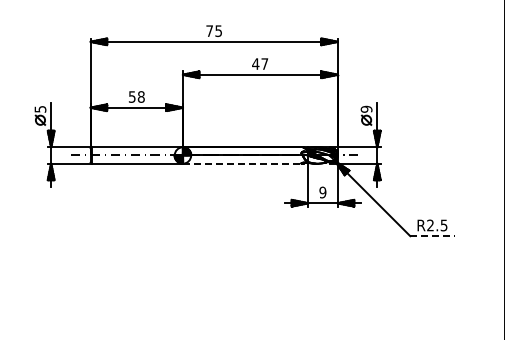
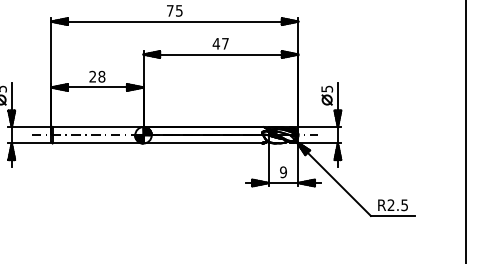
text: (131, 96) -> (92, 76), 58 -> 28
text: (366, 108) -> (327, 88), 9 -> 5
line: (242, 163) -> (203, 143), dashed -> solid
line: (432, 236) -> (393, 216), dashed -> solid

